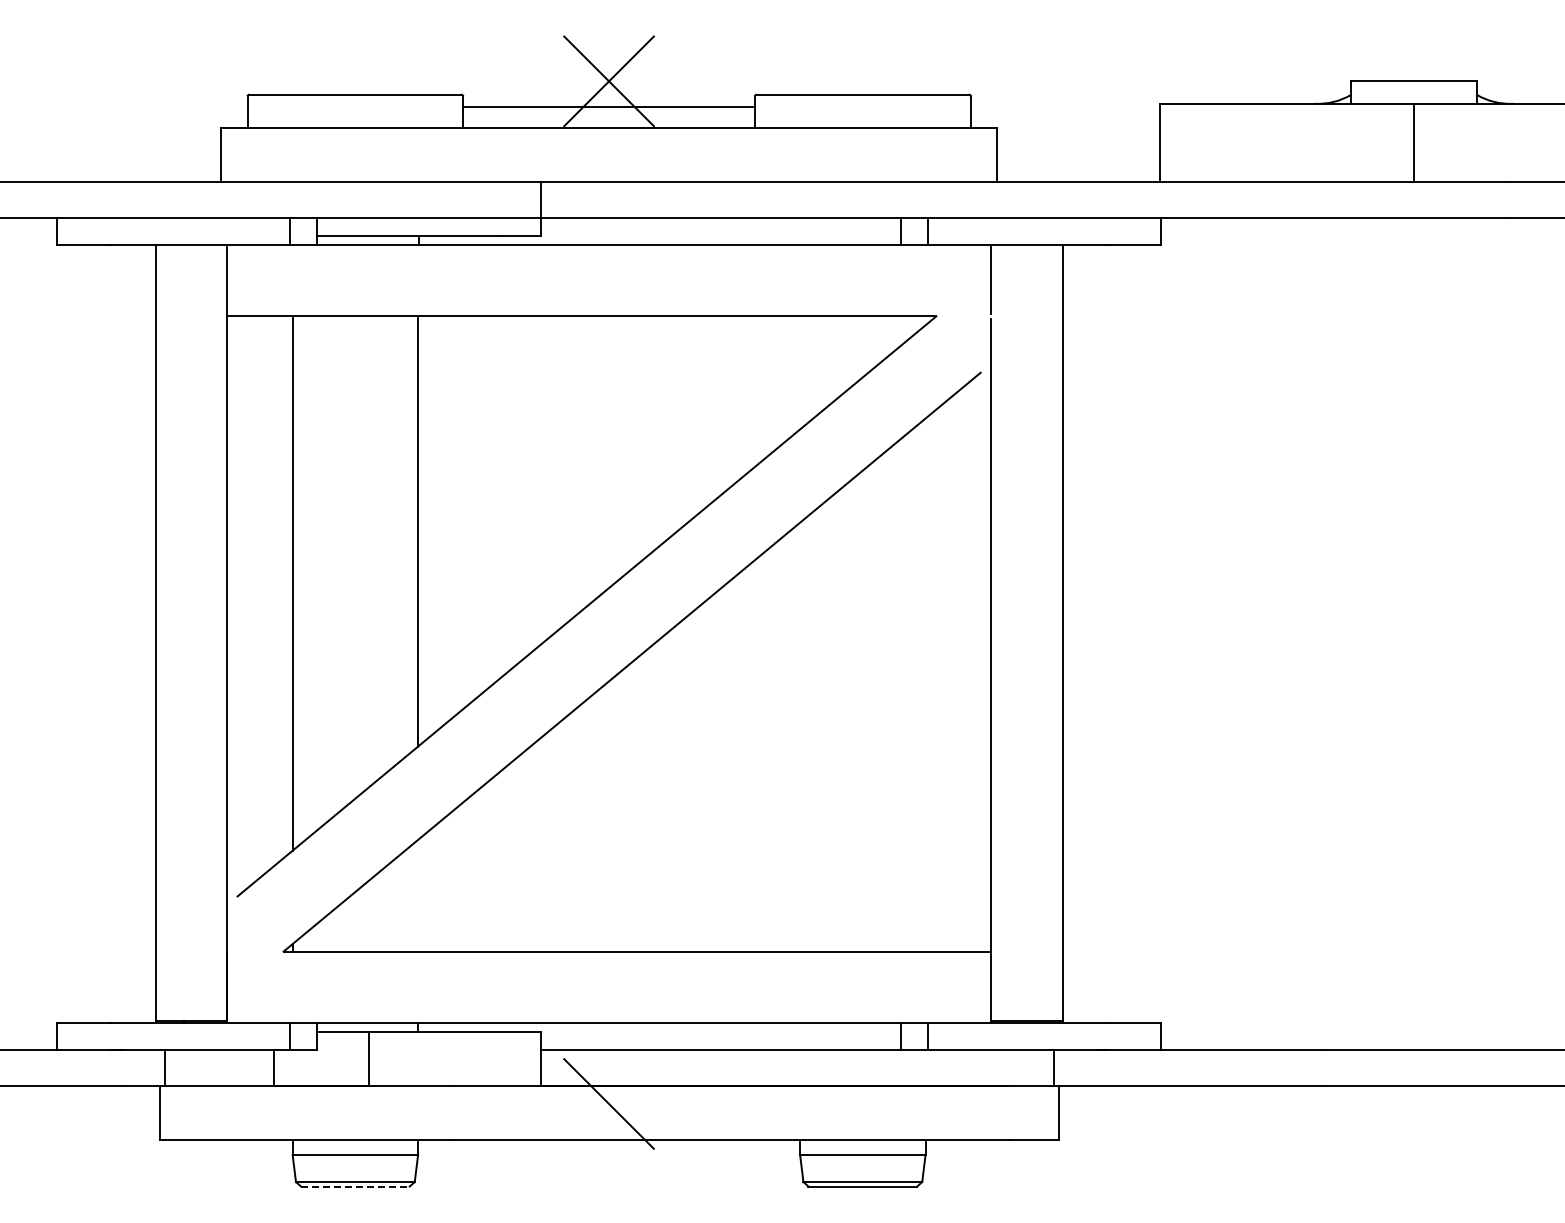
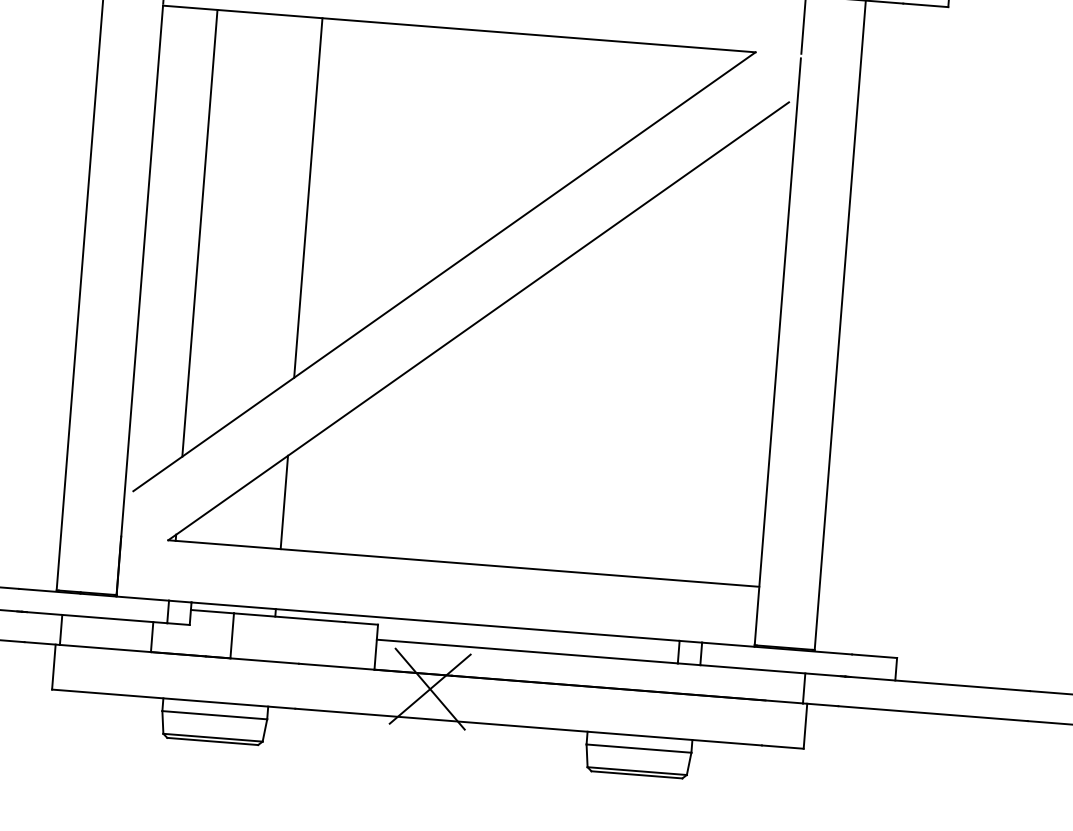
line: (418, 895) -> (284, 502), added
line: (608, 1103) -> (429, 688), added
line: (355, 1186) -> (212, 741), dashed -> solid

